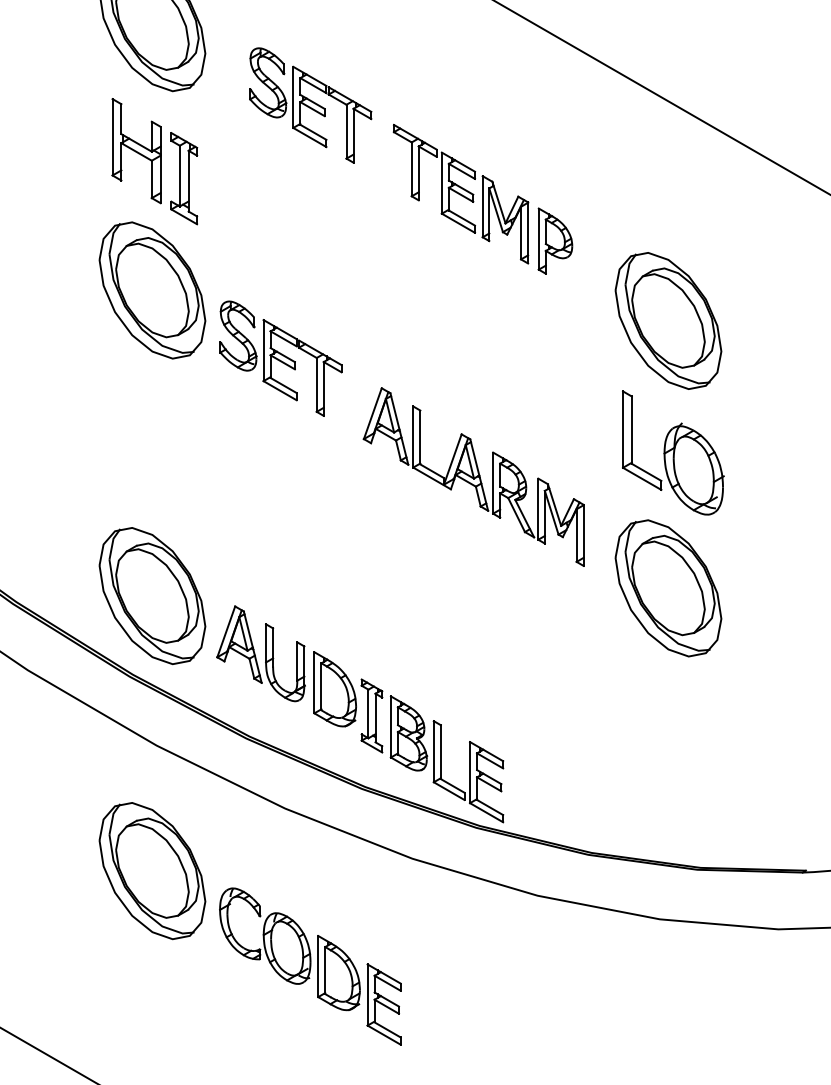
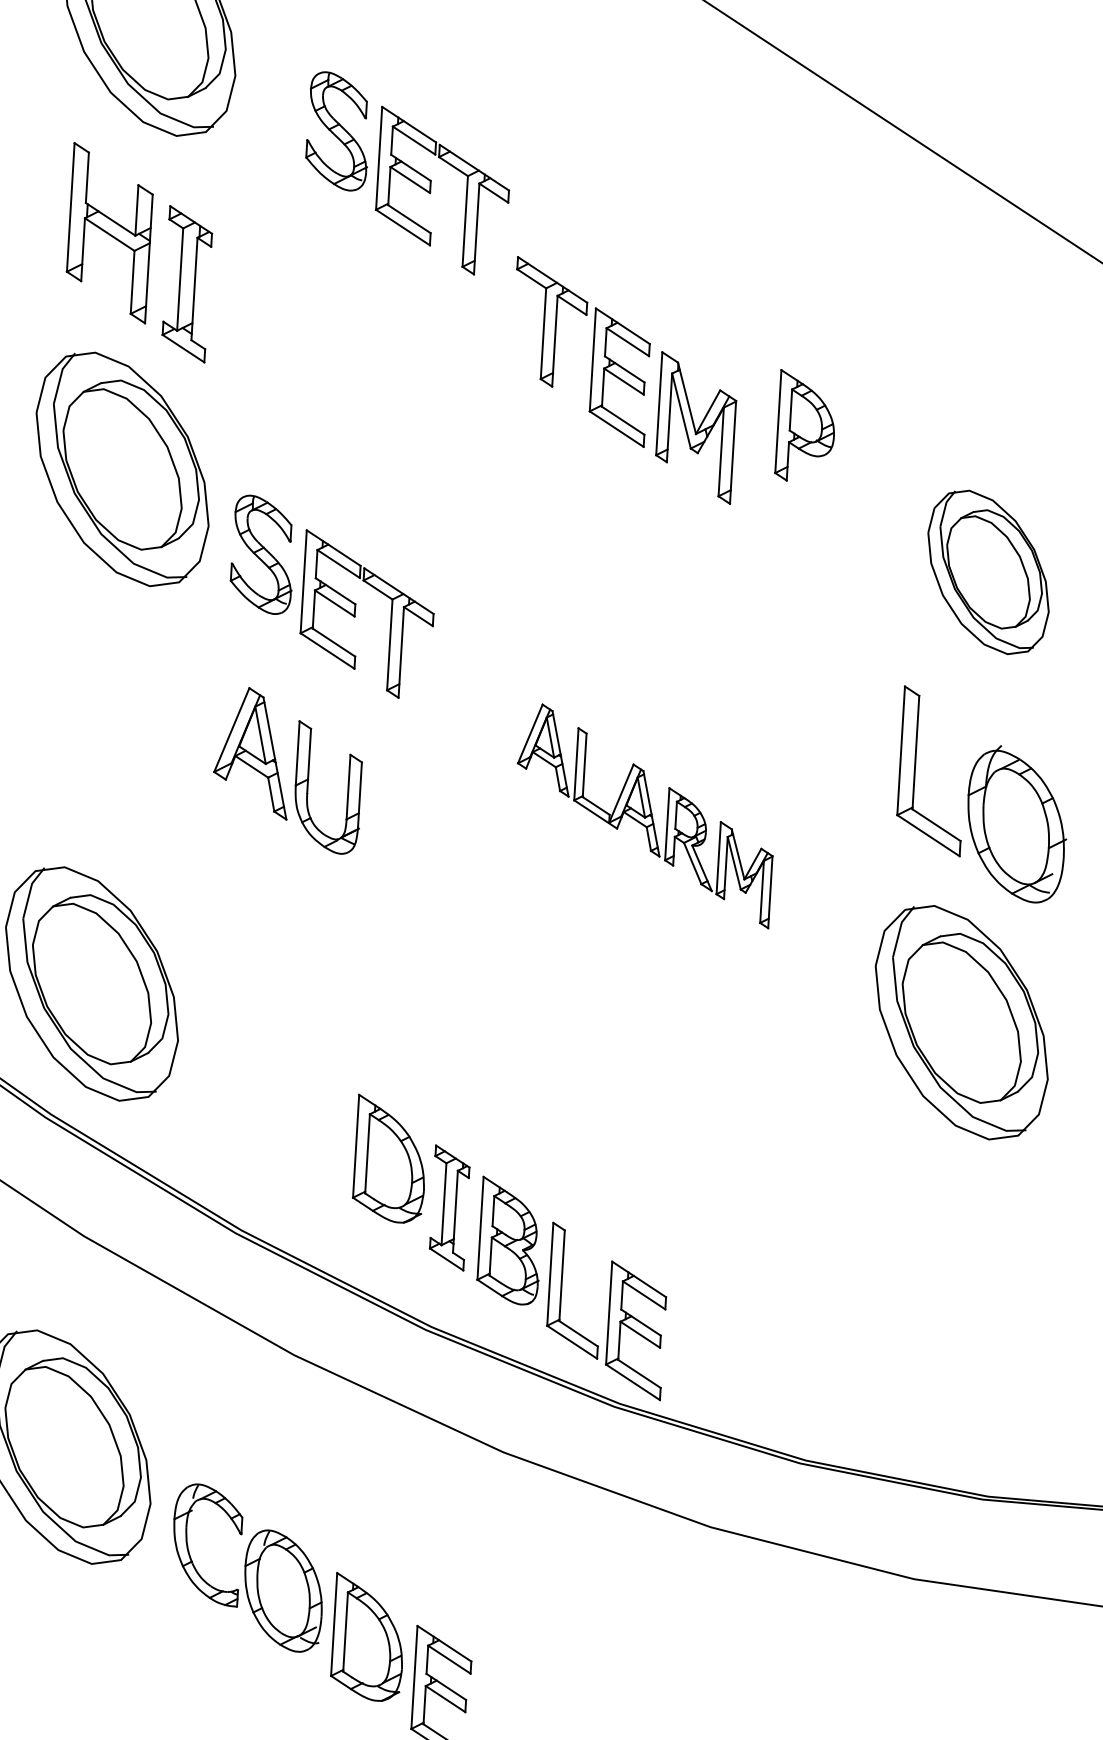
part: (460, 193) -> (623, 379), moved
part: (668, 320) -> (988, 571), size x0.7
part: (473, 476) -> (644, 814), size x0.7
part: (260, 653) -> (287, 769), moved

